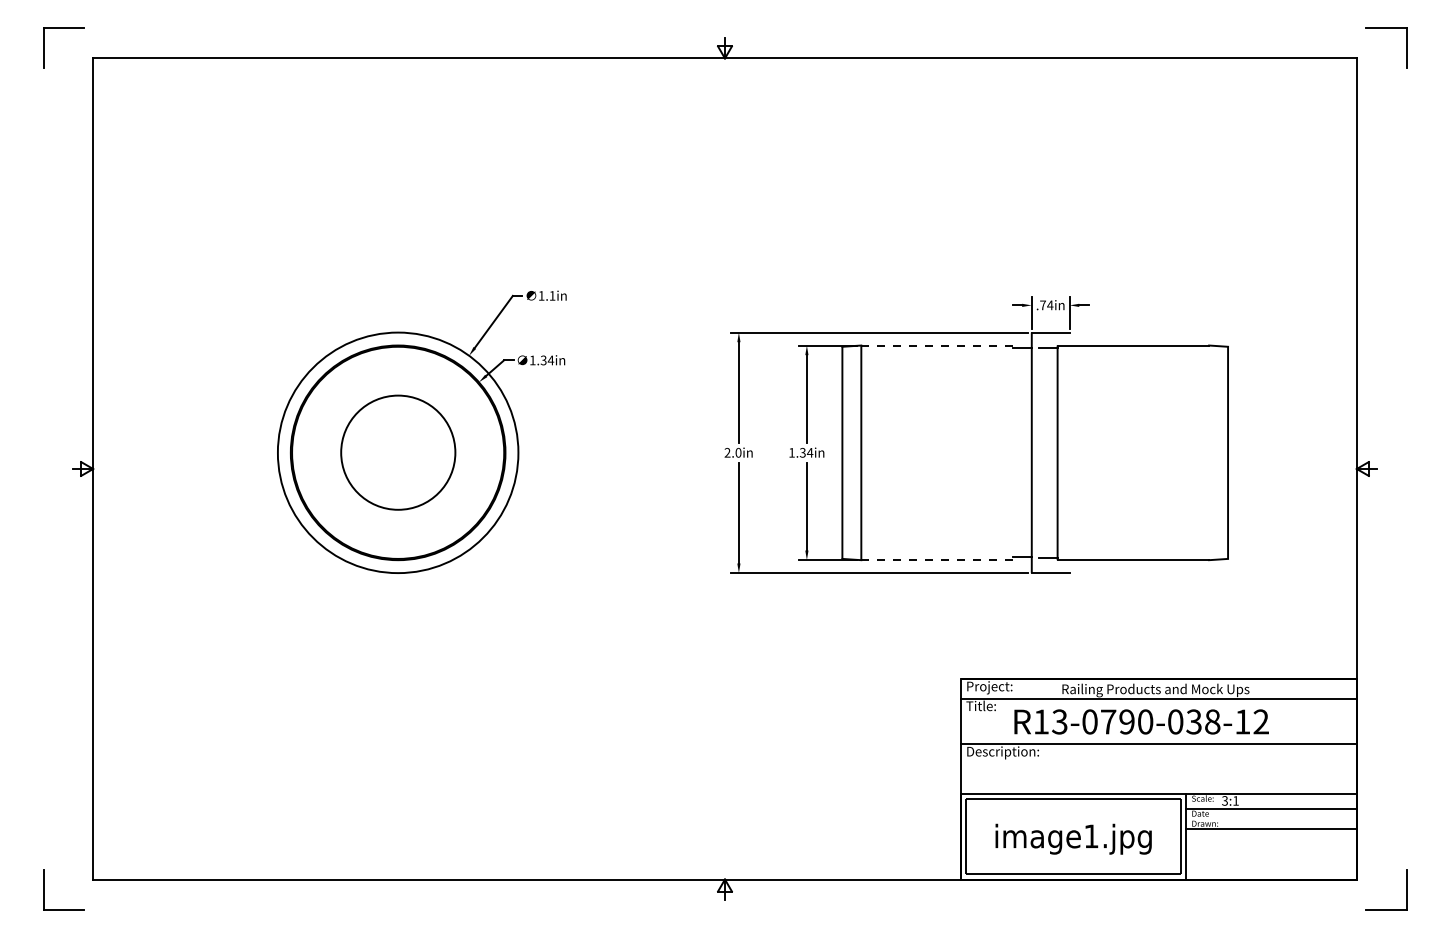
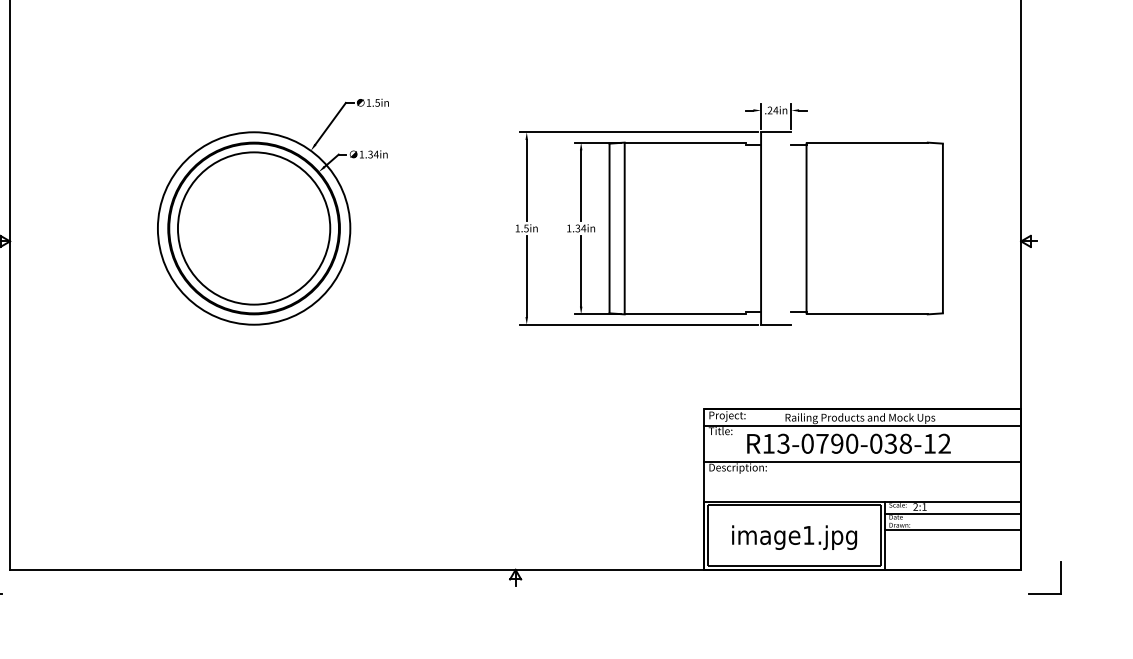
text: (552, 295) -> (377, 102), 1.1in -> 1.5in
text: (1042, 305) -> (769, 110), .74in -> .24in
line: (937, 345) -> (685, 142), dashed -> solid
circle: (398, 452) -> (254, 228), size x1.67
text: (732, 452) -> (521, 228), 2.0in -> 1.5in
part: (1133, 452) -> (867, 228), moved
line: (937, 560) -> (685, 314), dashed -> solid
text: (1224, 801) -> (915, 507), 3:1 -> 2:1

